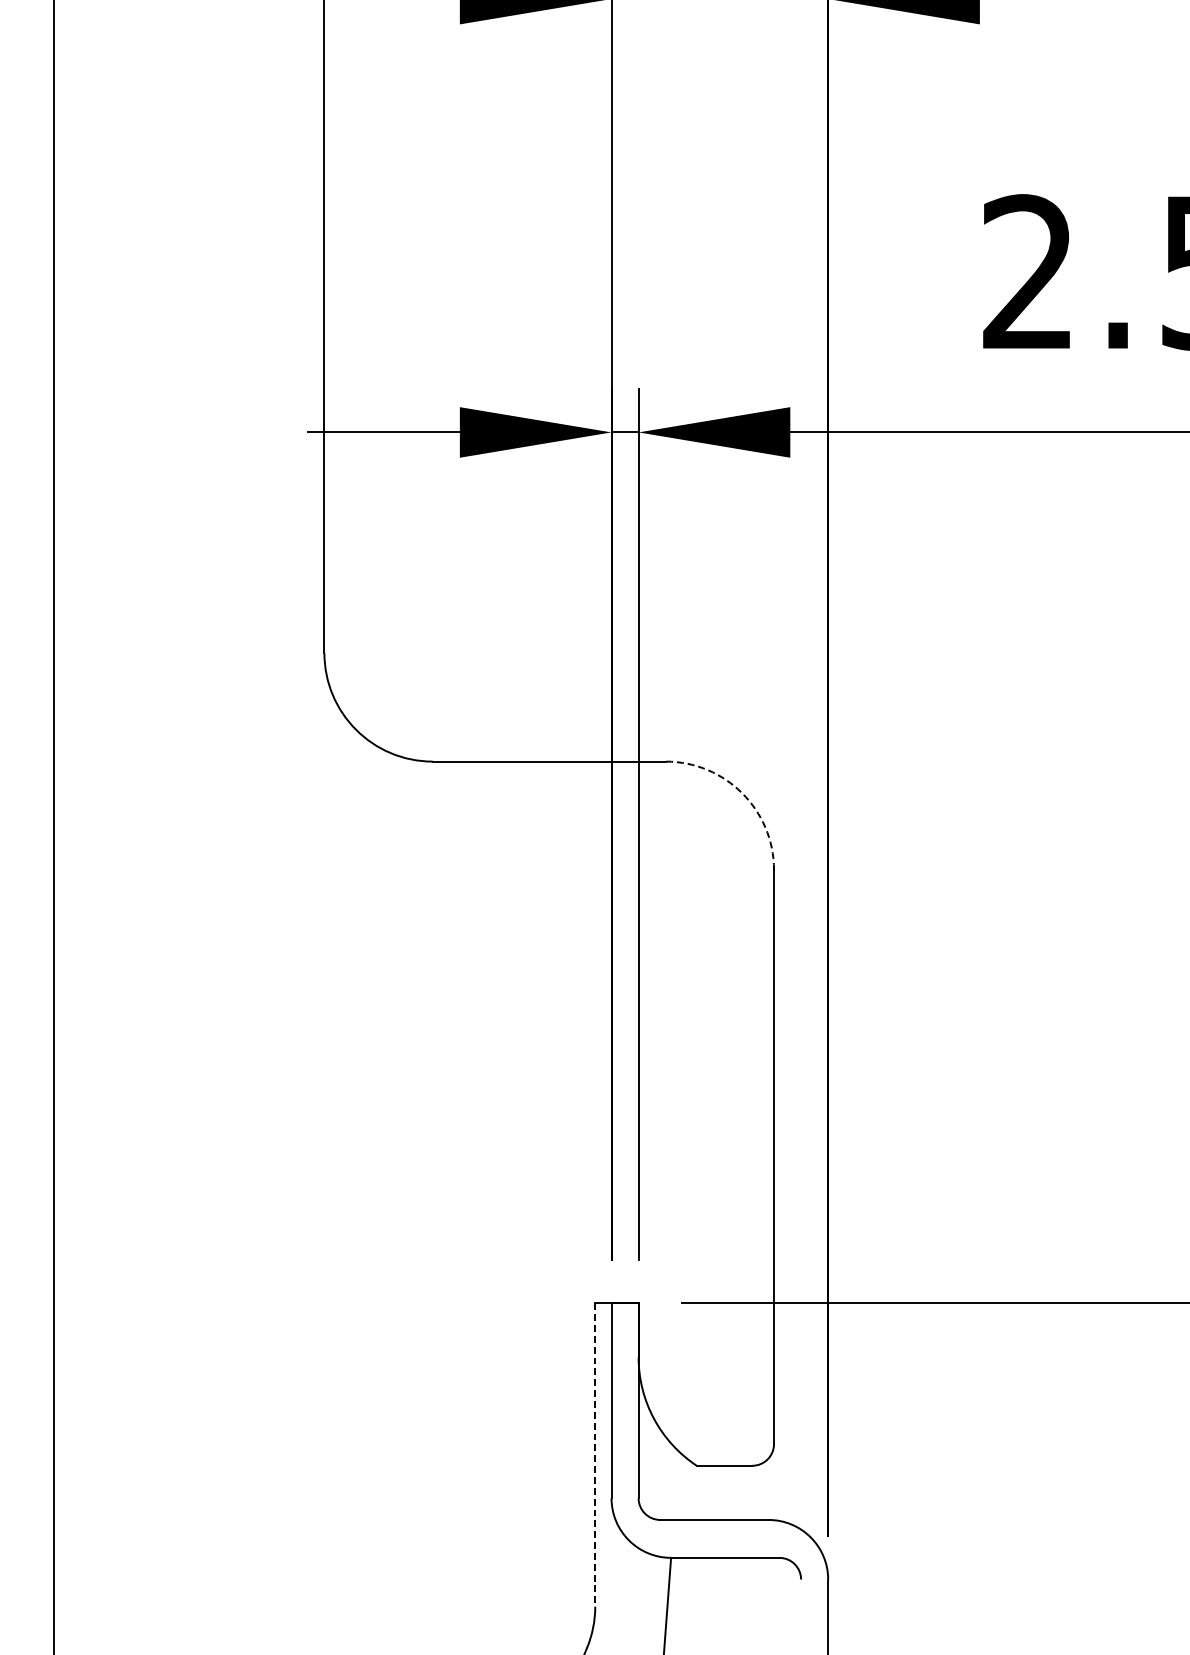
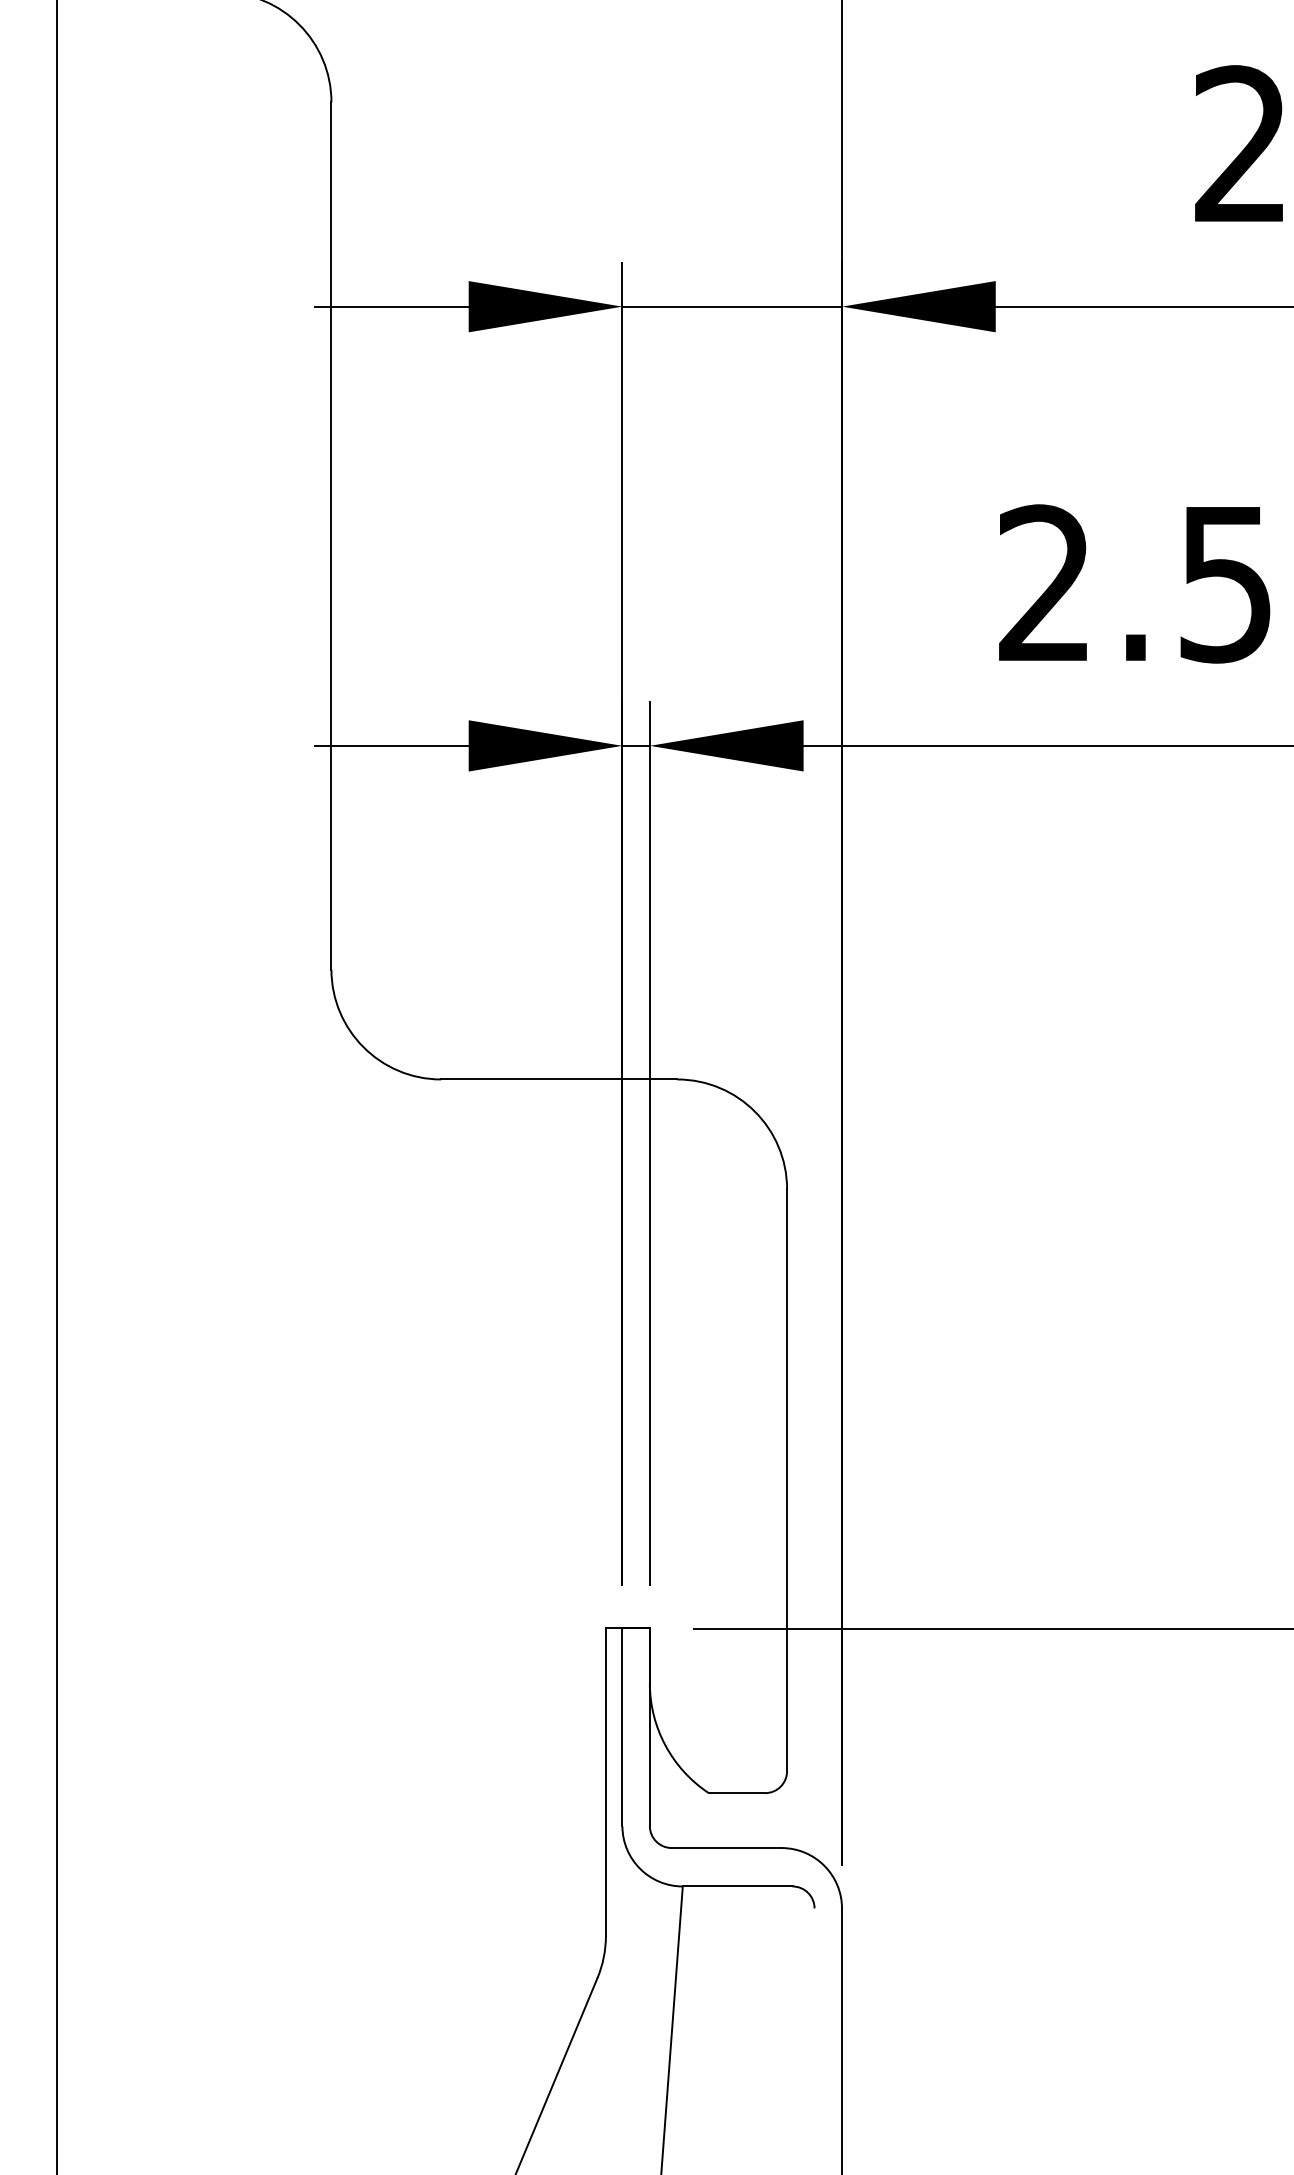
arc: (741, 793) -> (754, 1111), dashed -> solid
line: (594, 1455) -> (605, 1782), dashed -> solid

